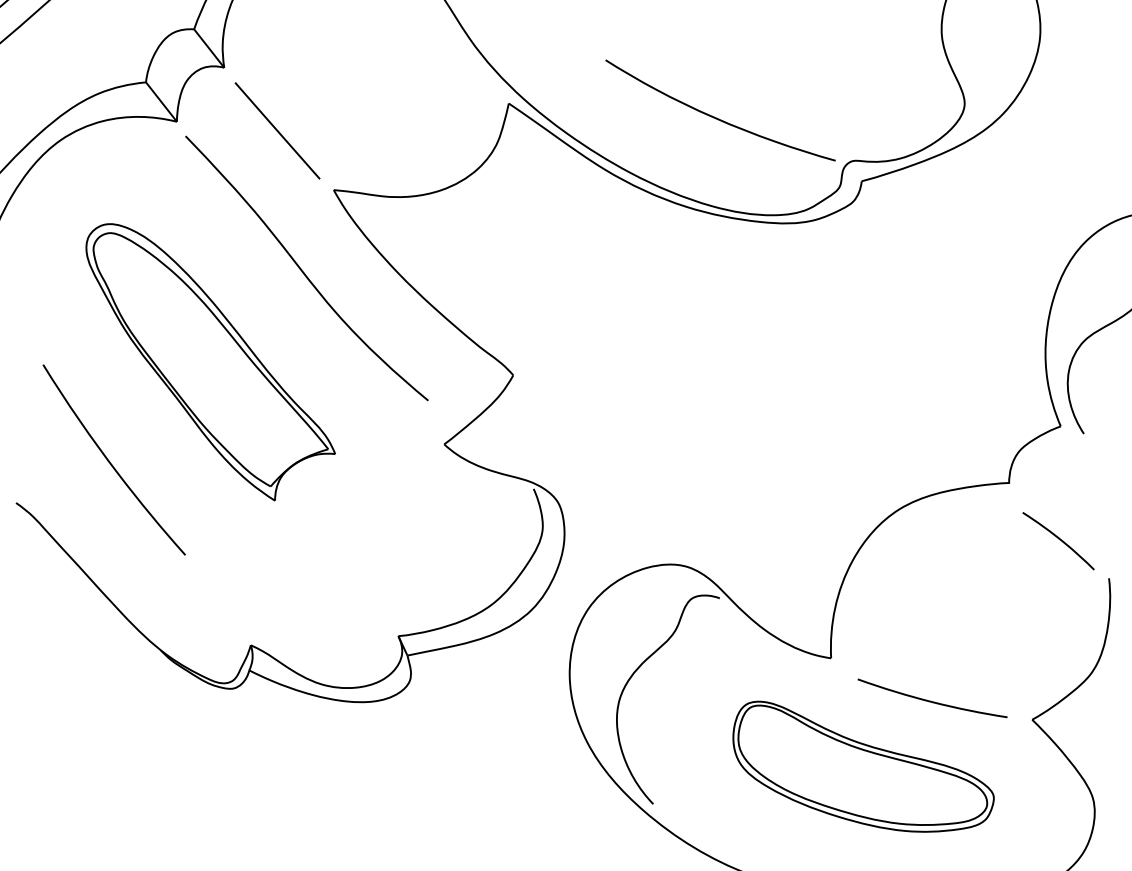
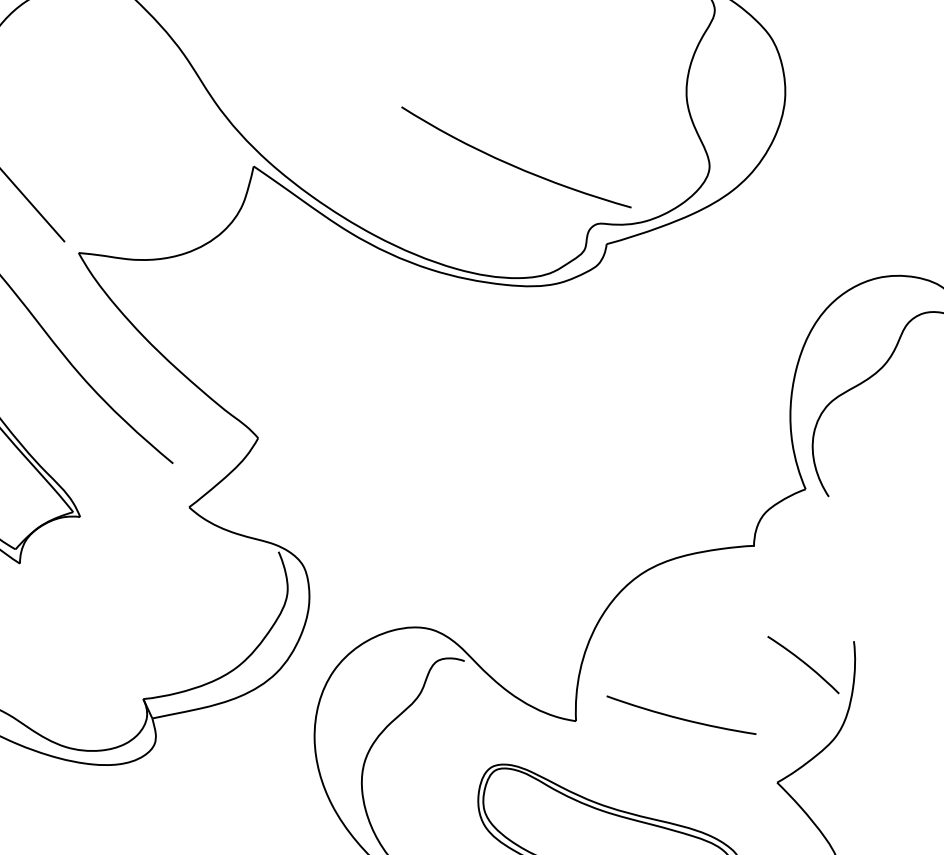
curve: (716, 117) -> (512, 164), moved
curve: (1059, 540) -> (804, 664), moved
curve: (930, 700) -> (679, 717), moved

